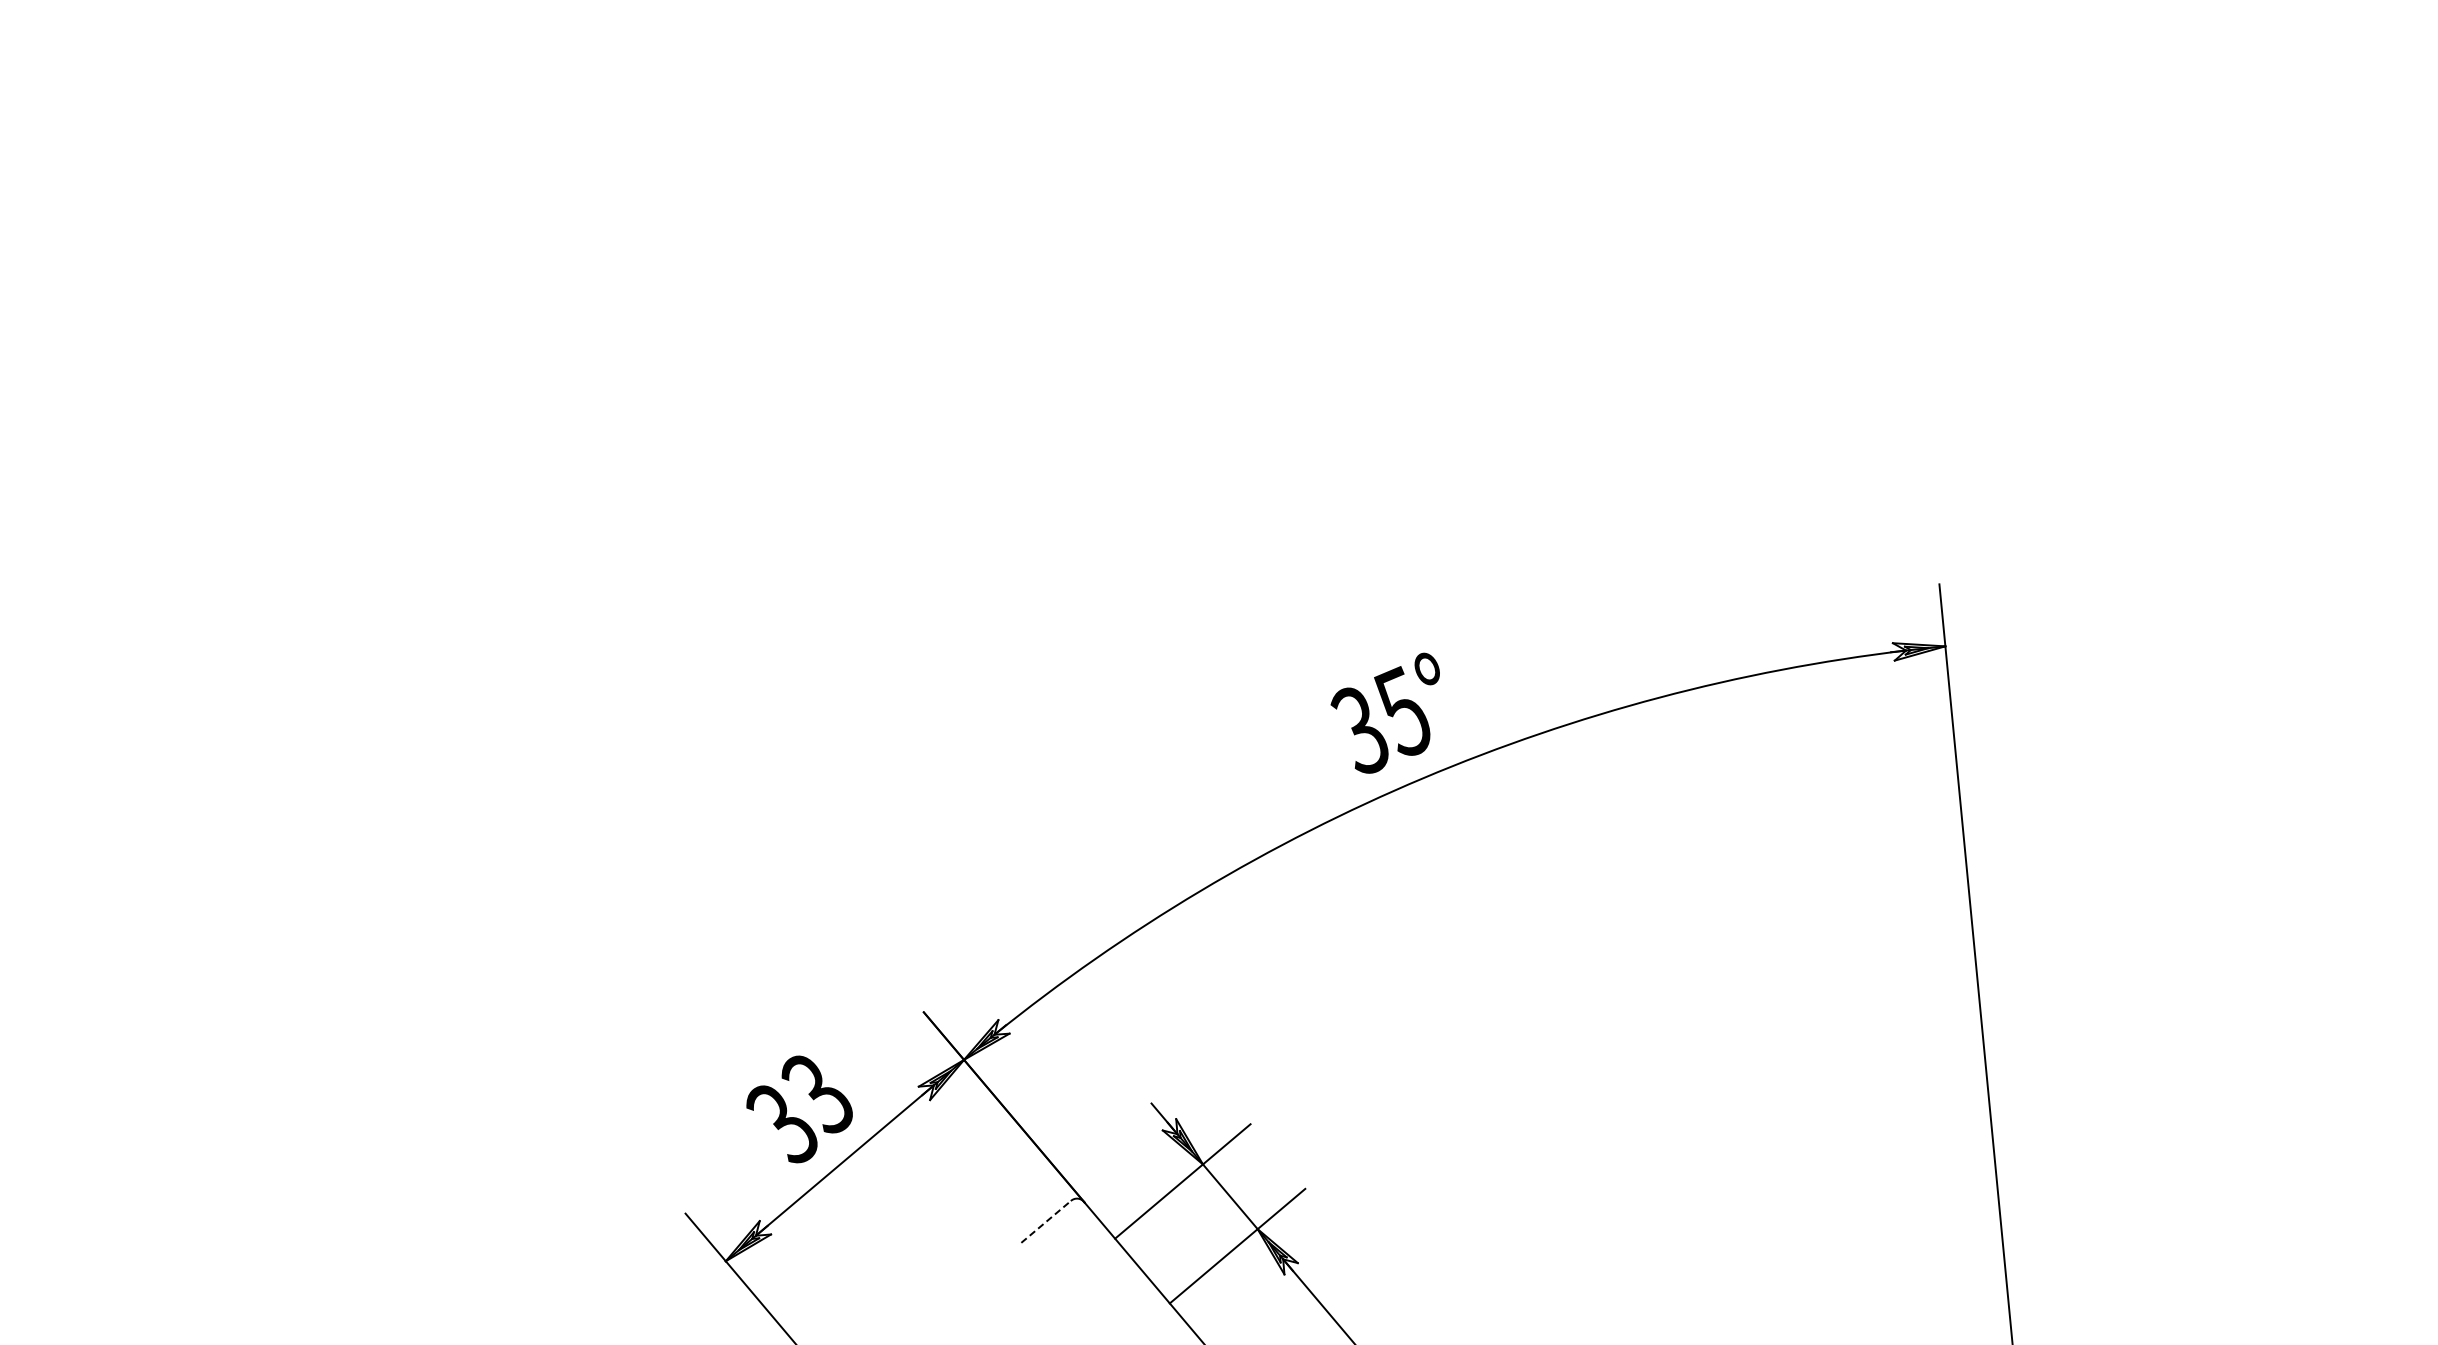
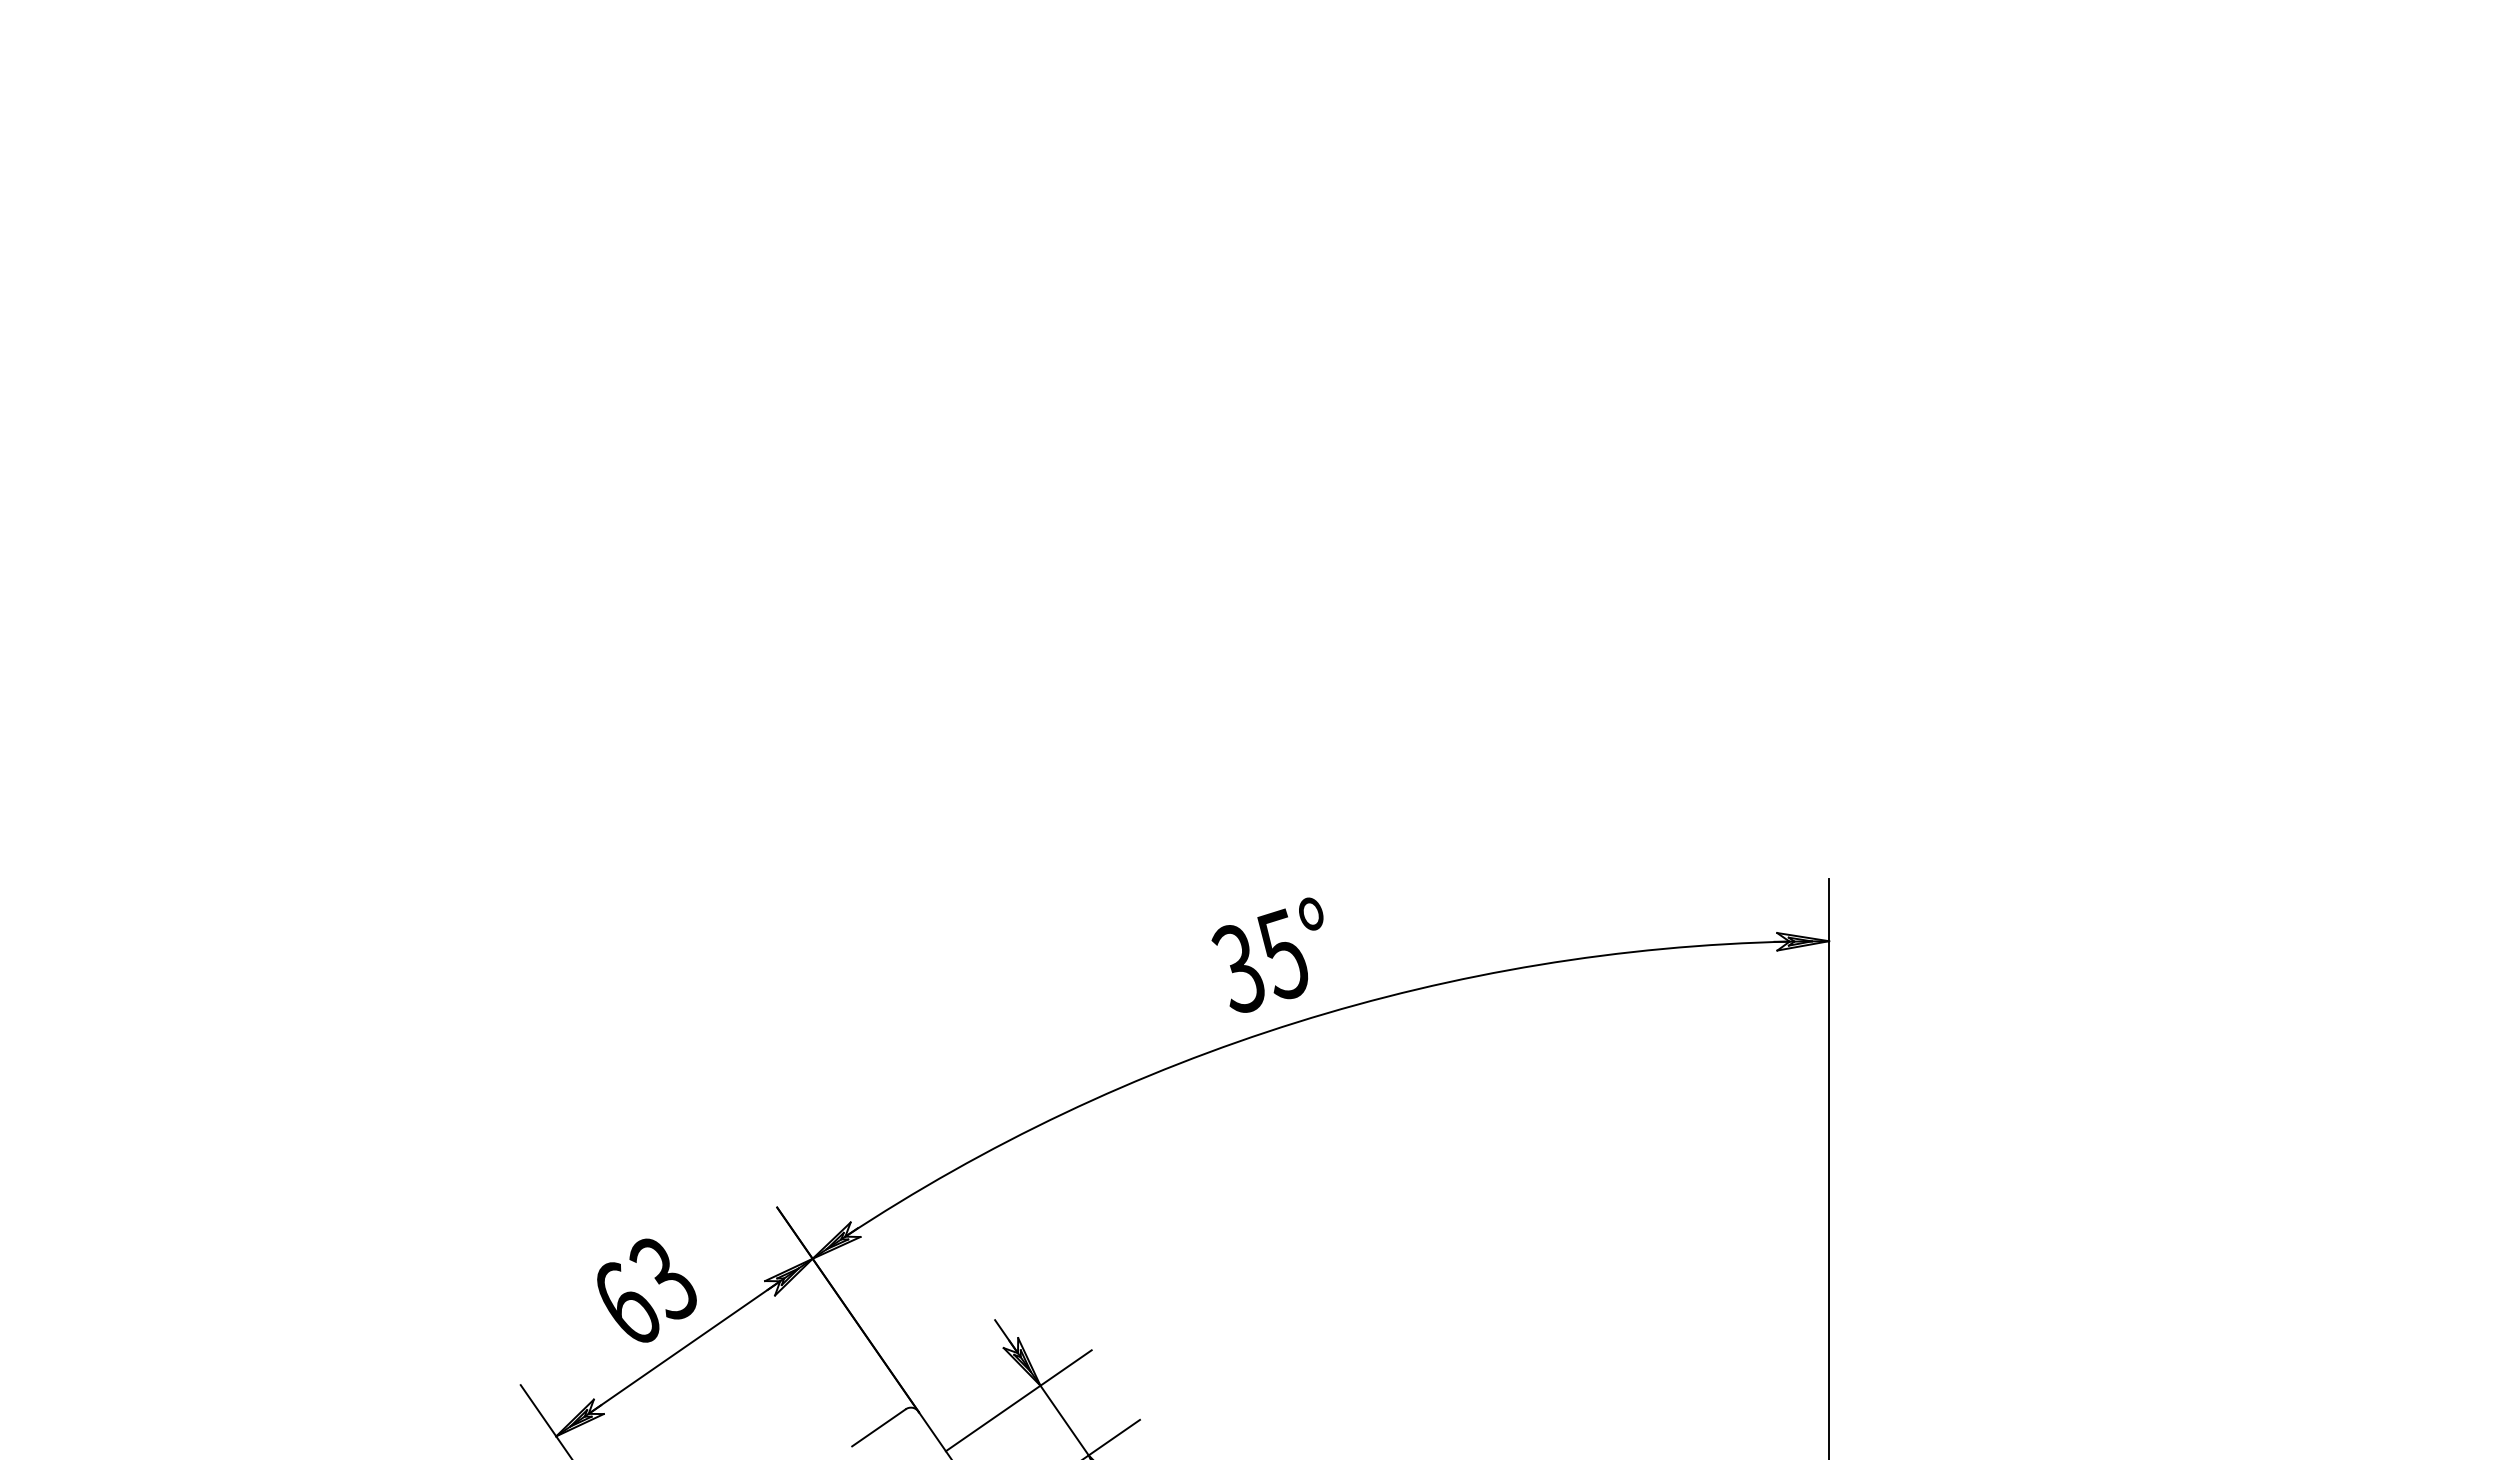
text: (782, 1122) -> (625, 1303), 33 -> 63
line: (1046, 1221) -> (879, 1427), dashed -> solid

